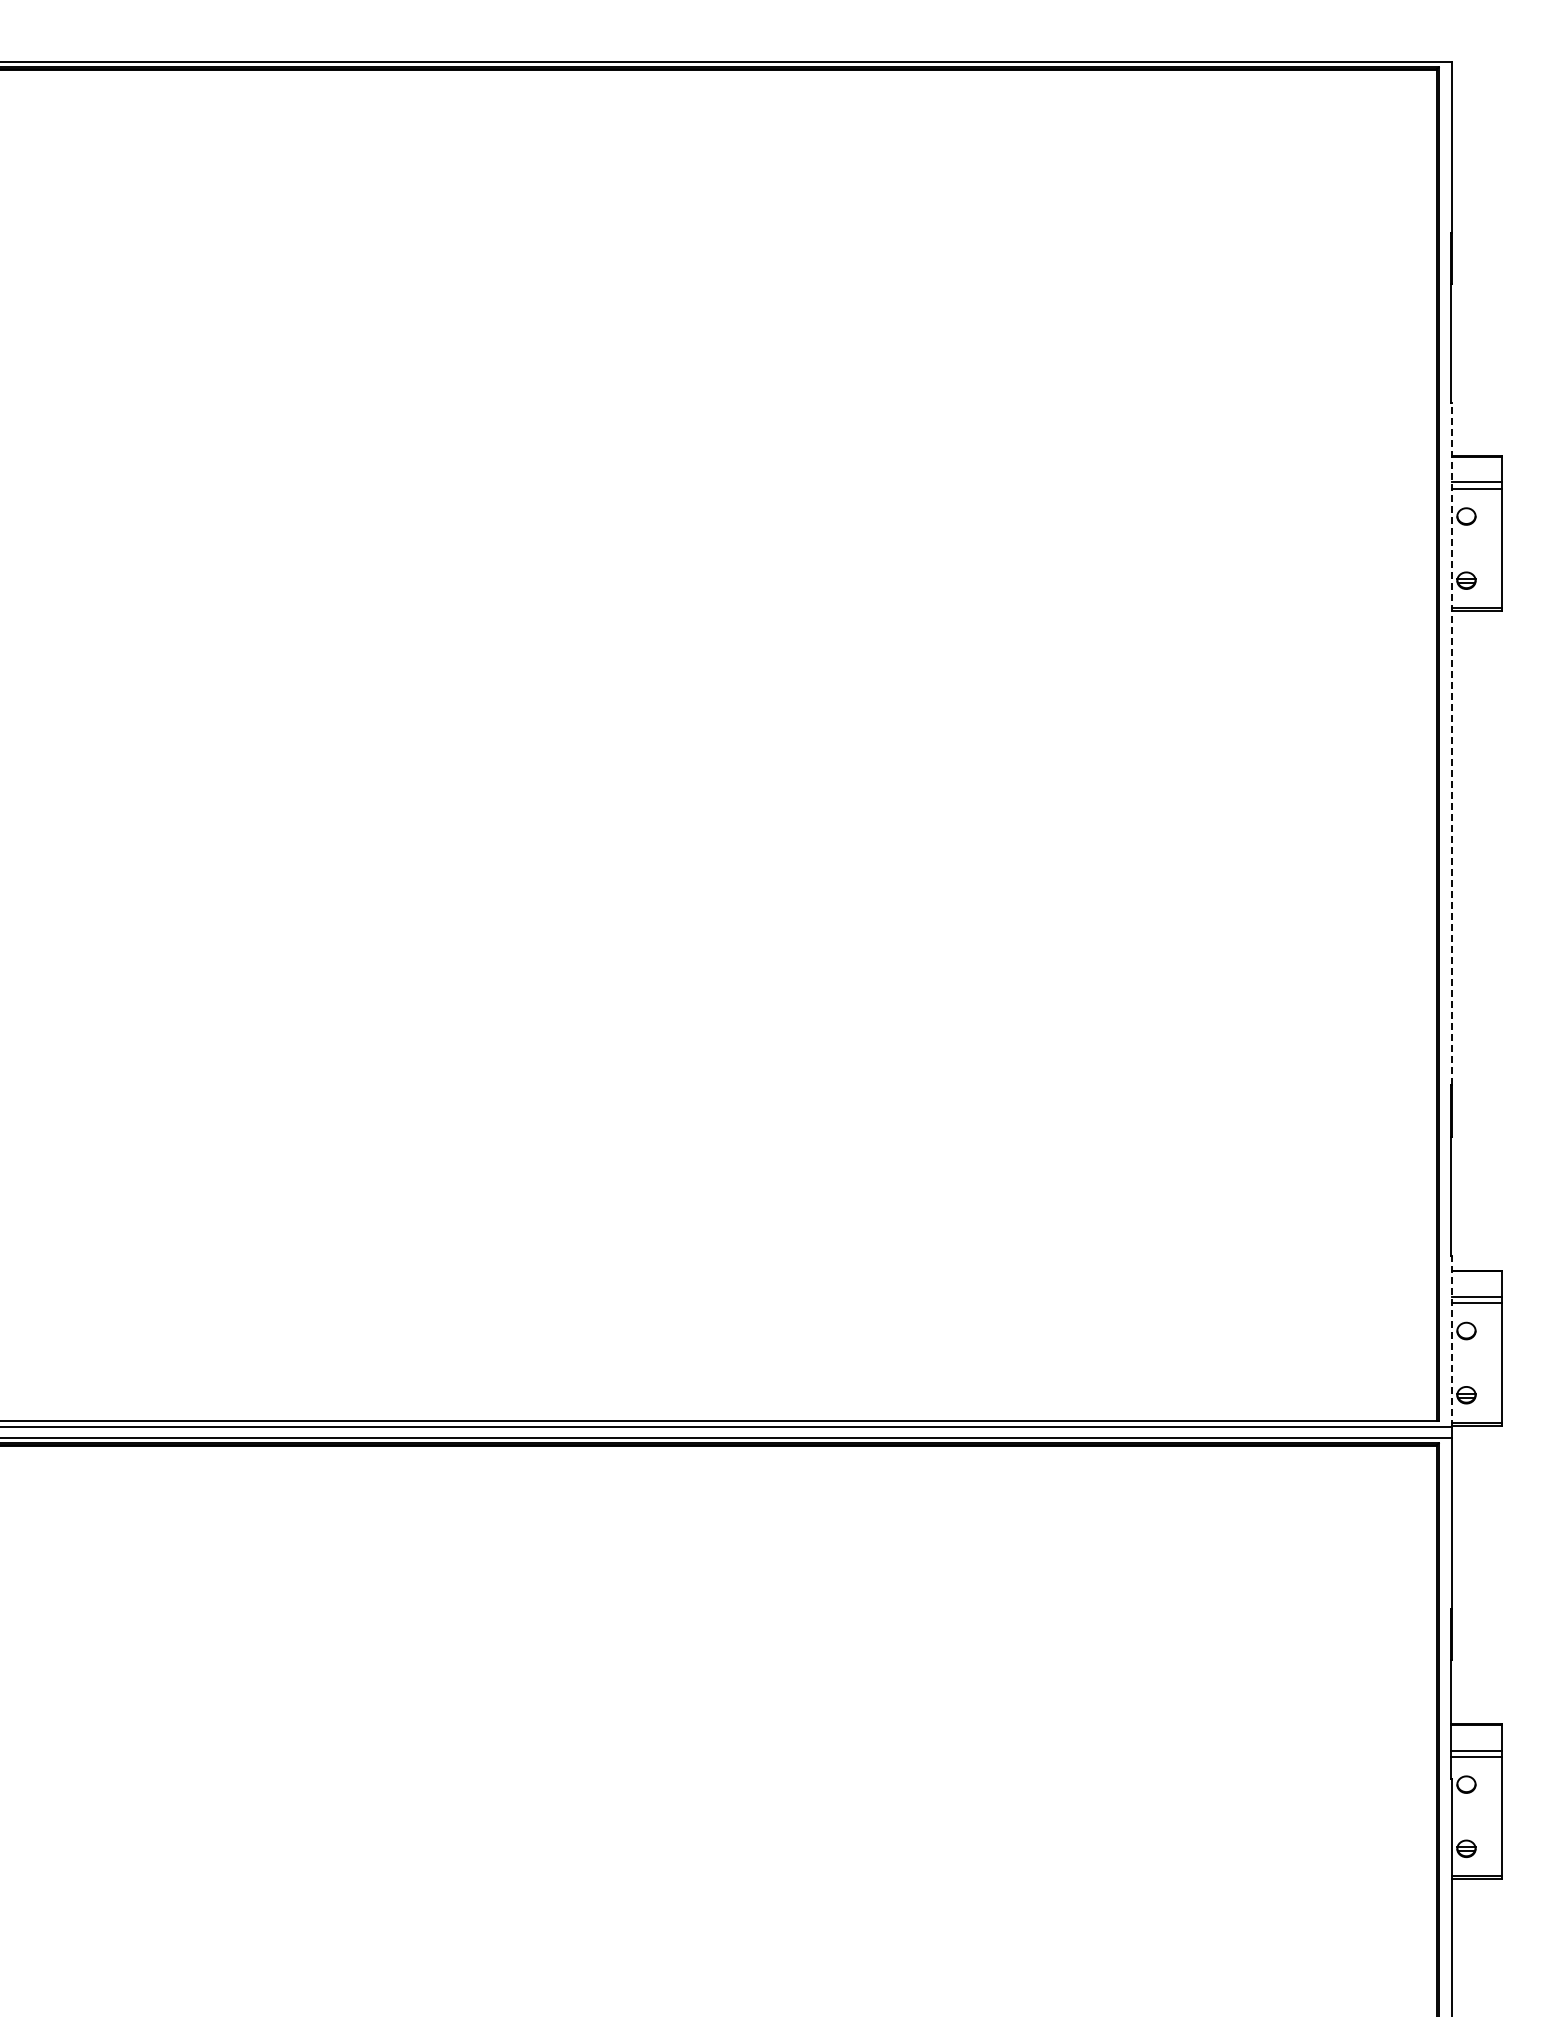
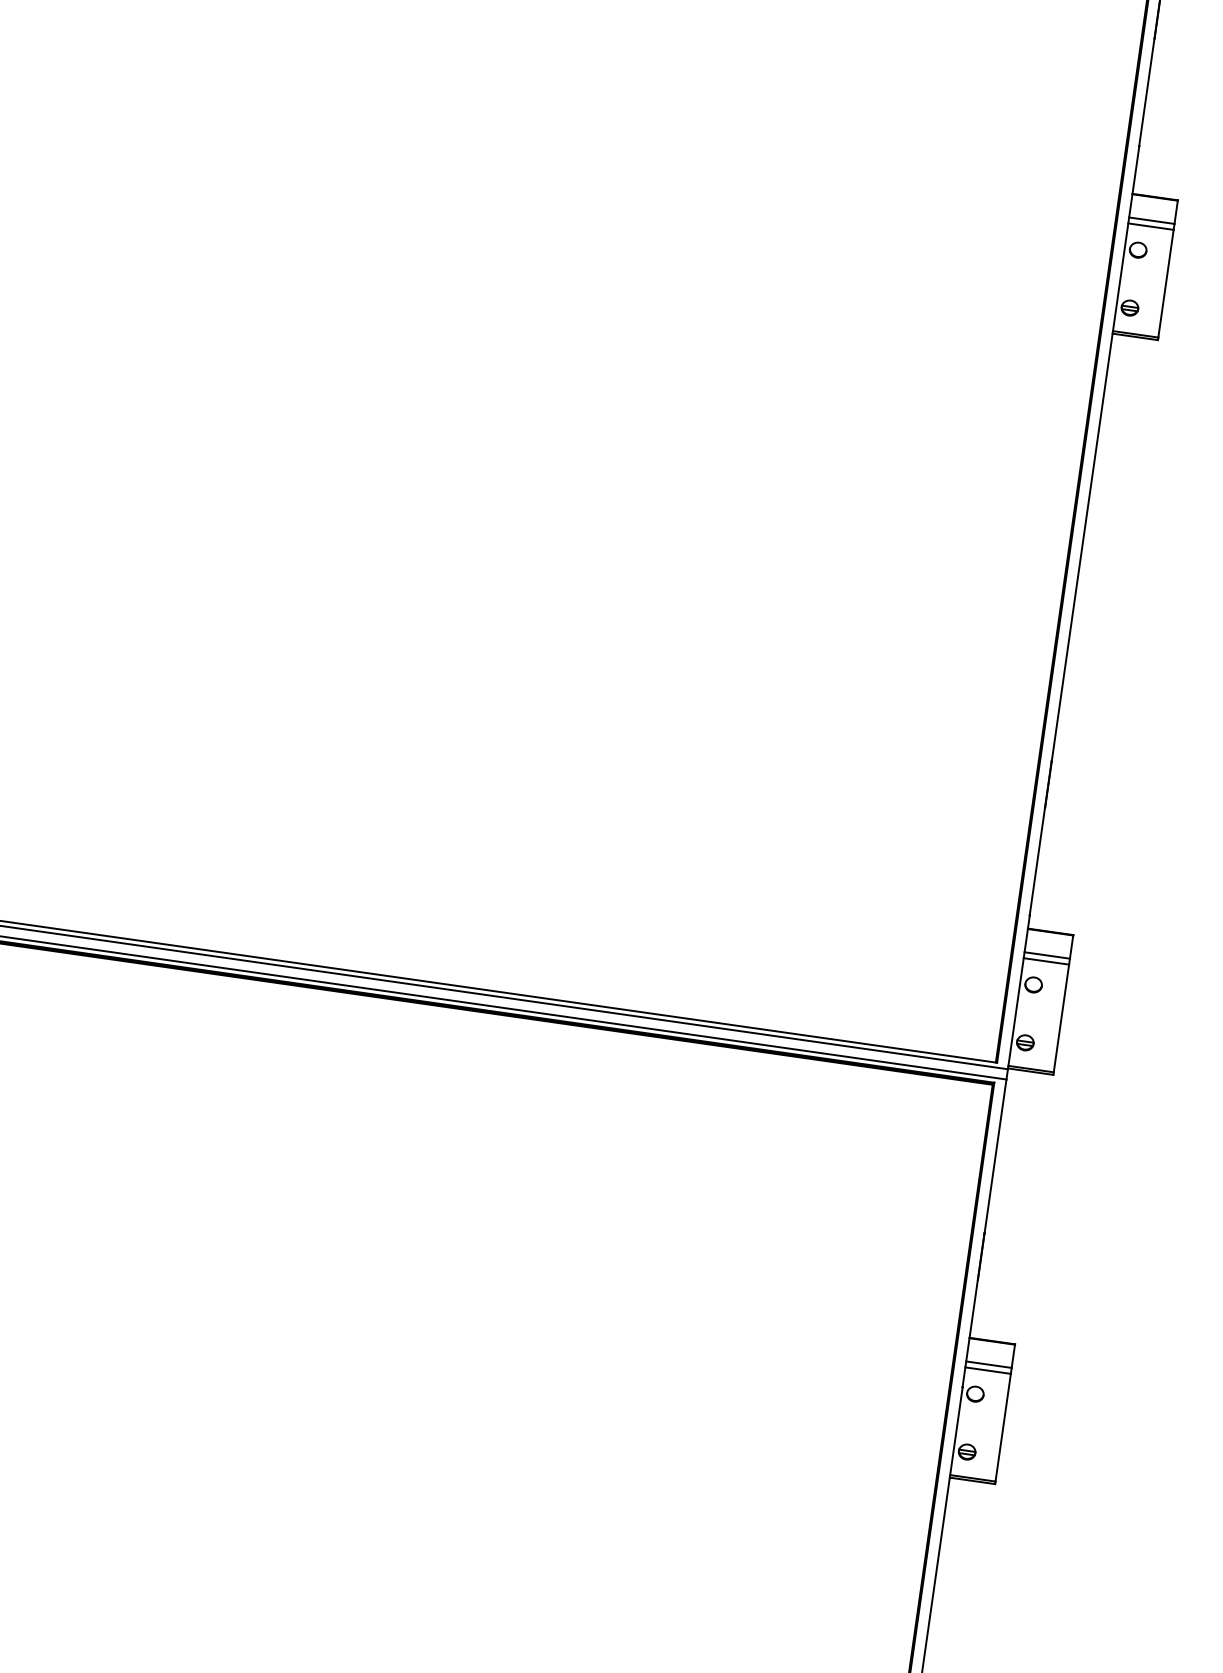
line: (1451, 743) -> (1095, 453), dashed -> solid
line: (1451, 1340) -> (1018, 991), dashed -> solid

